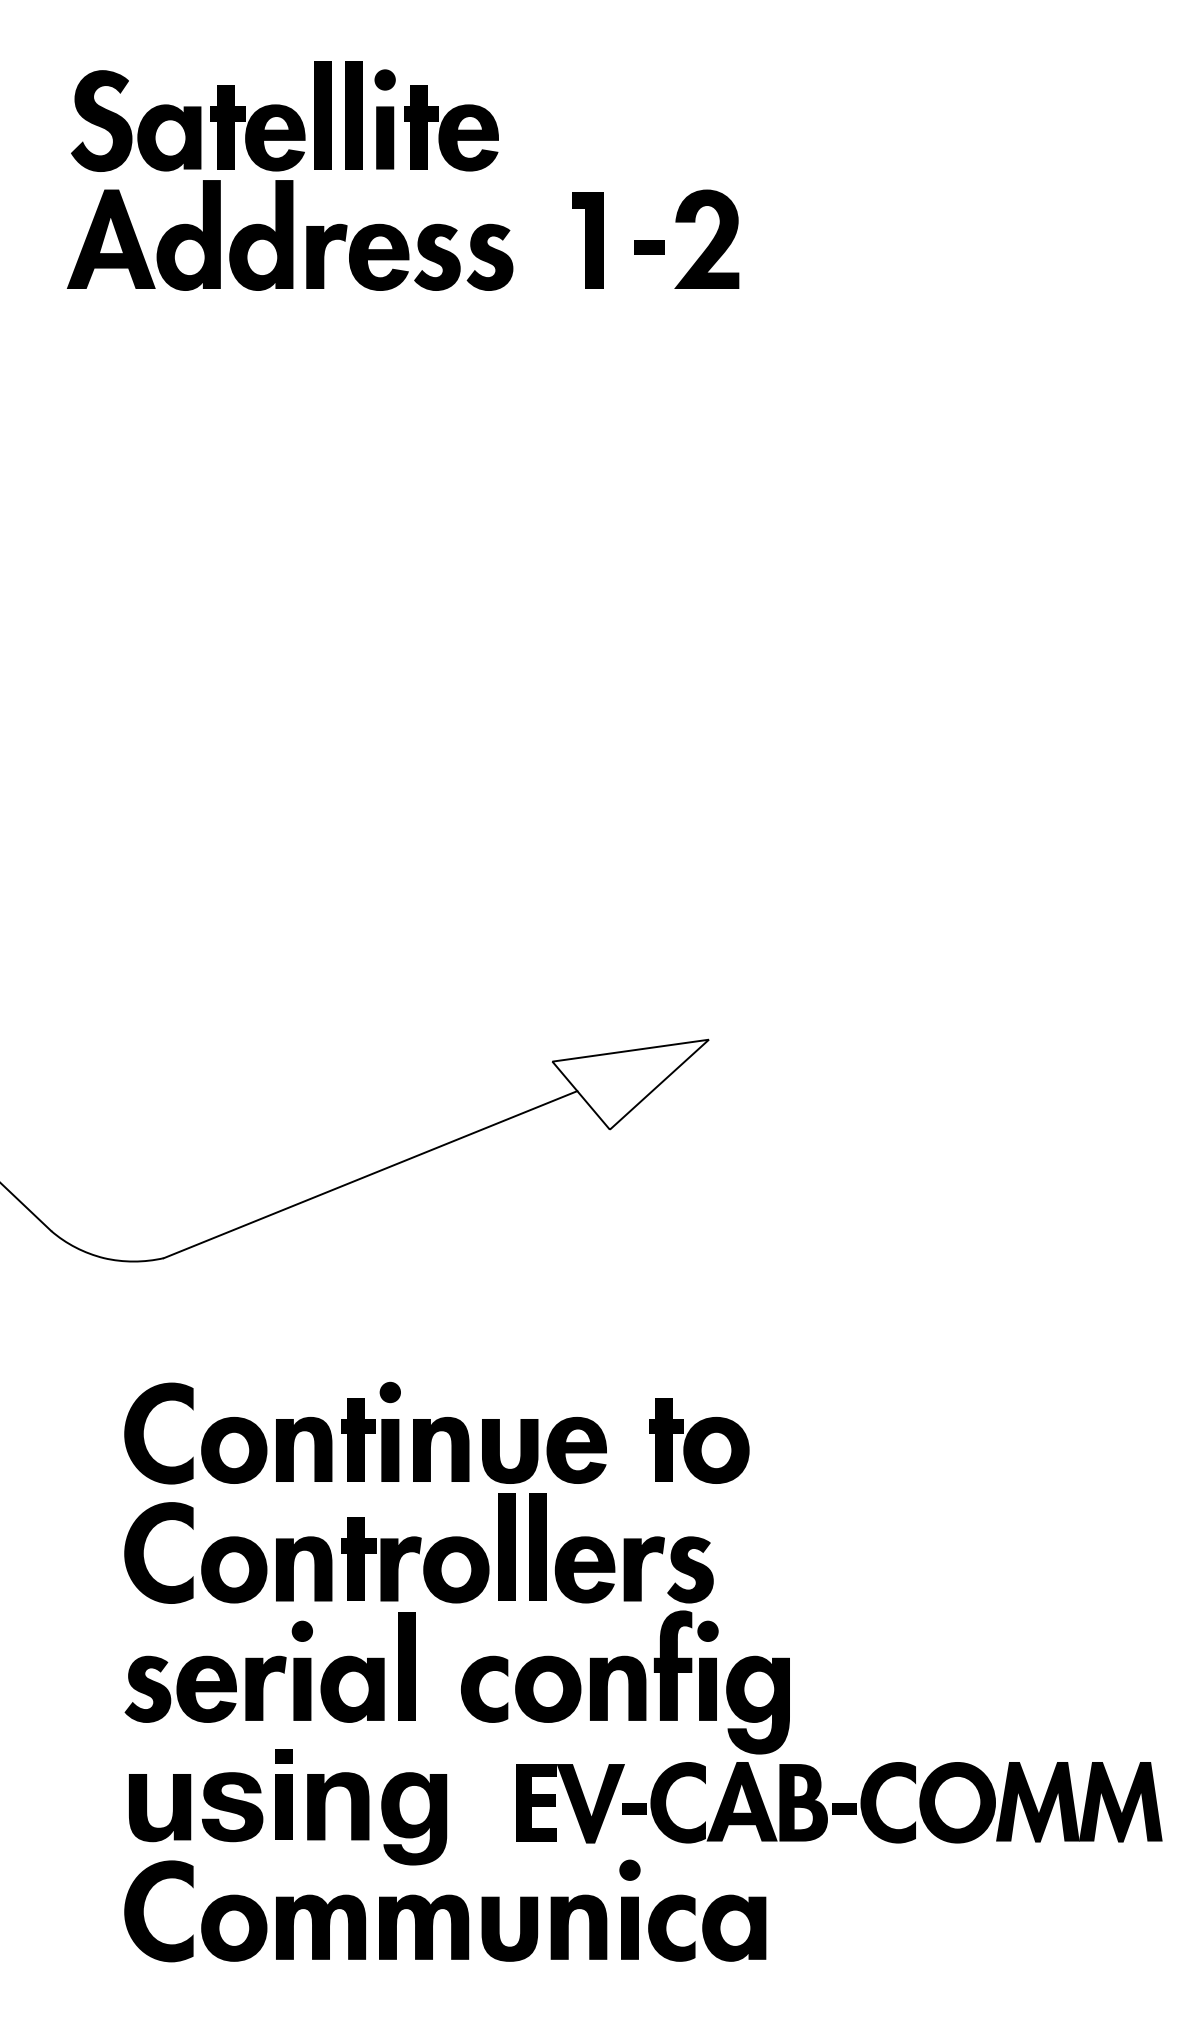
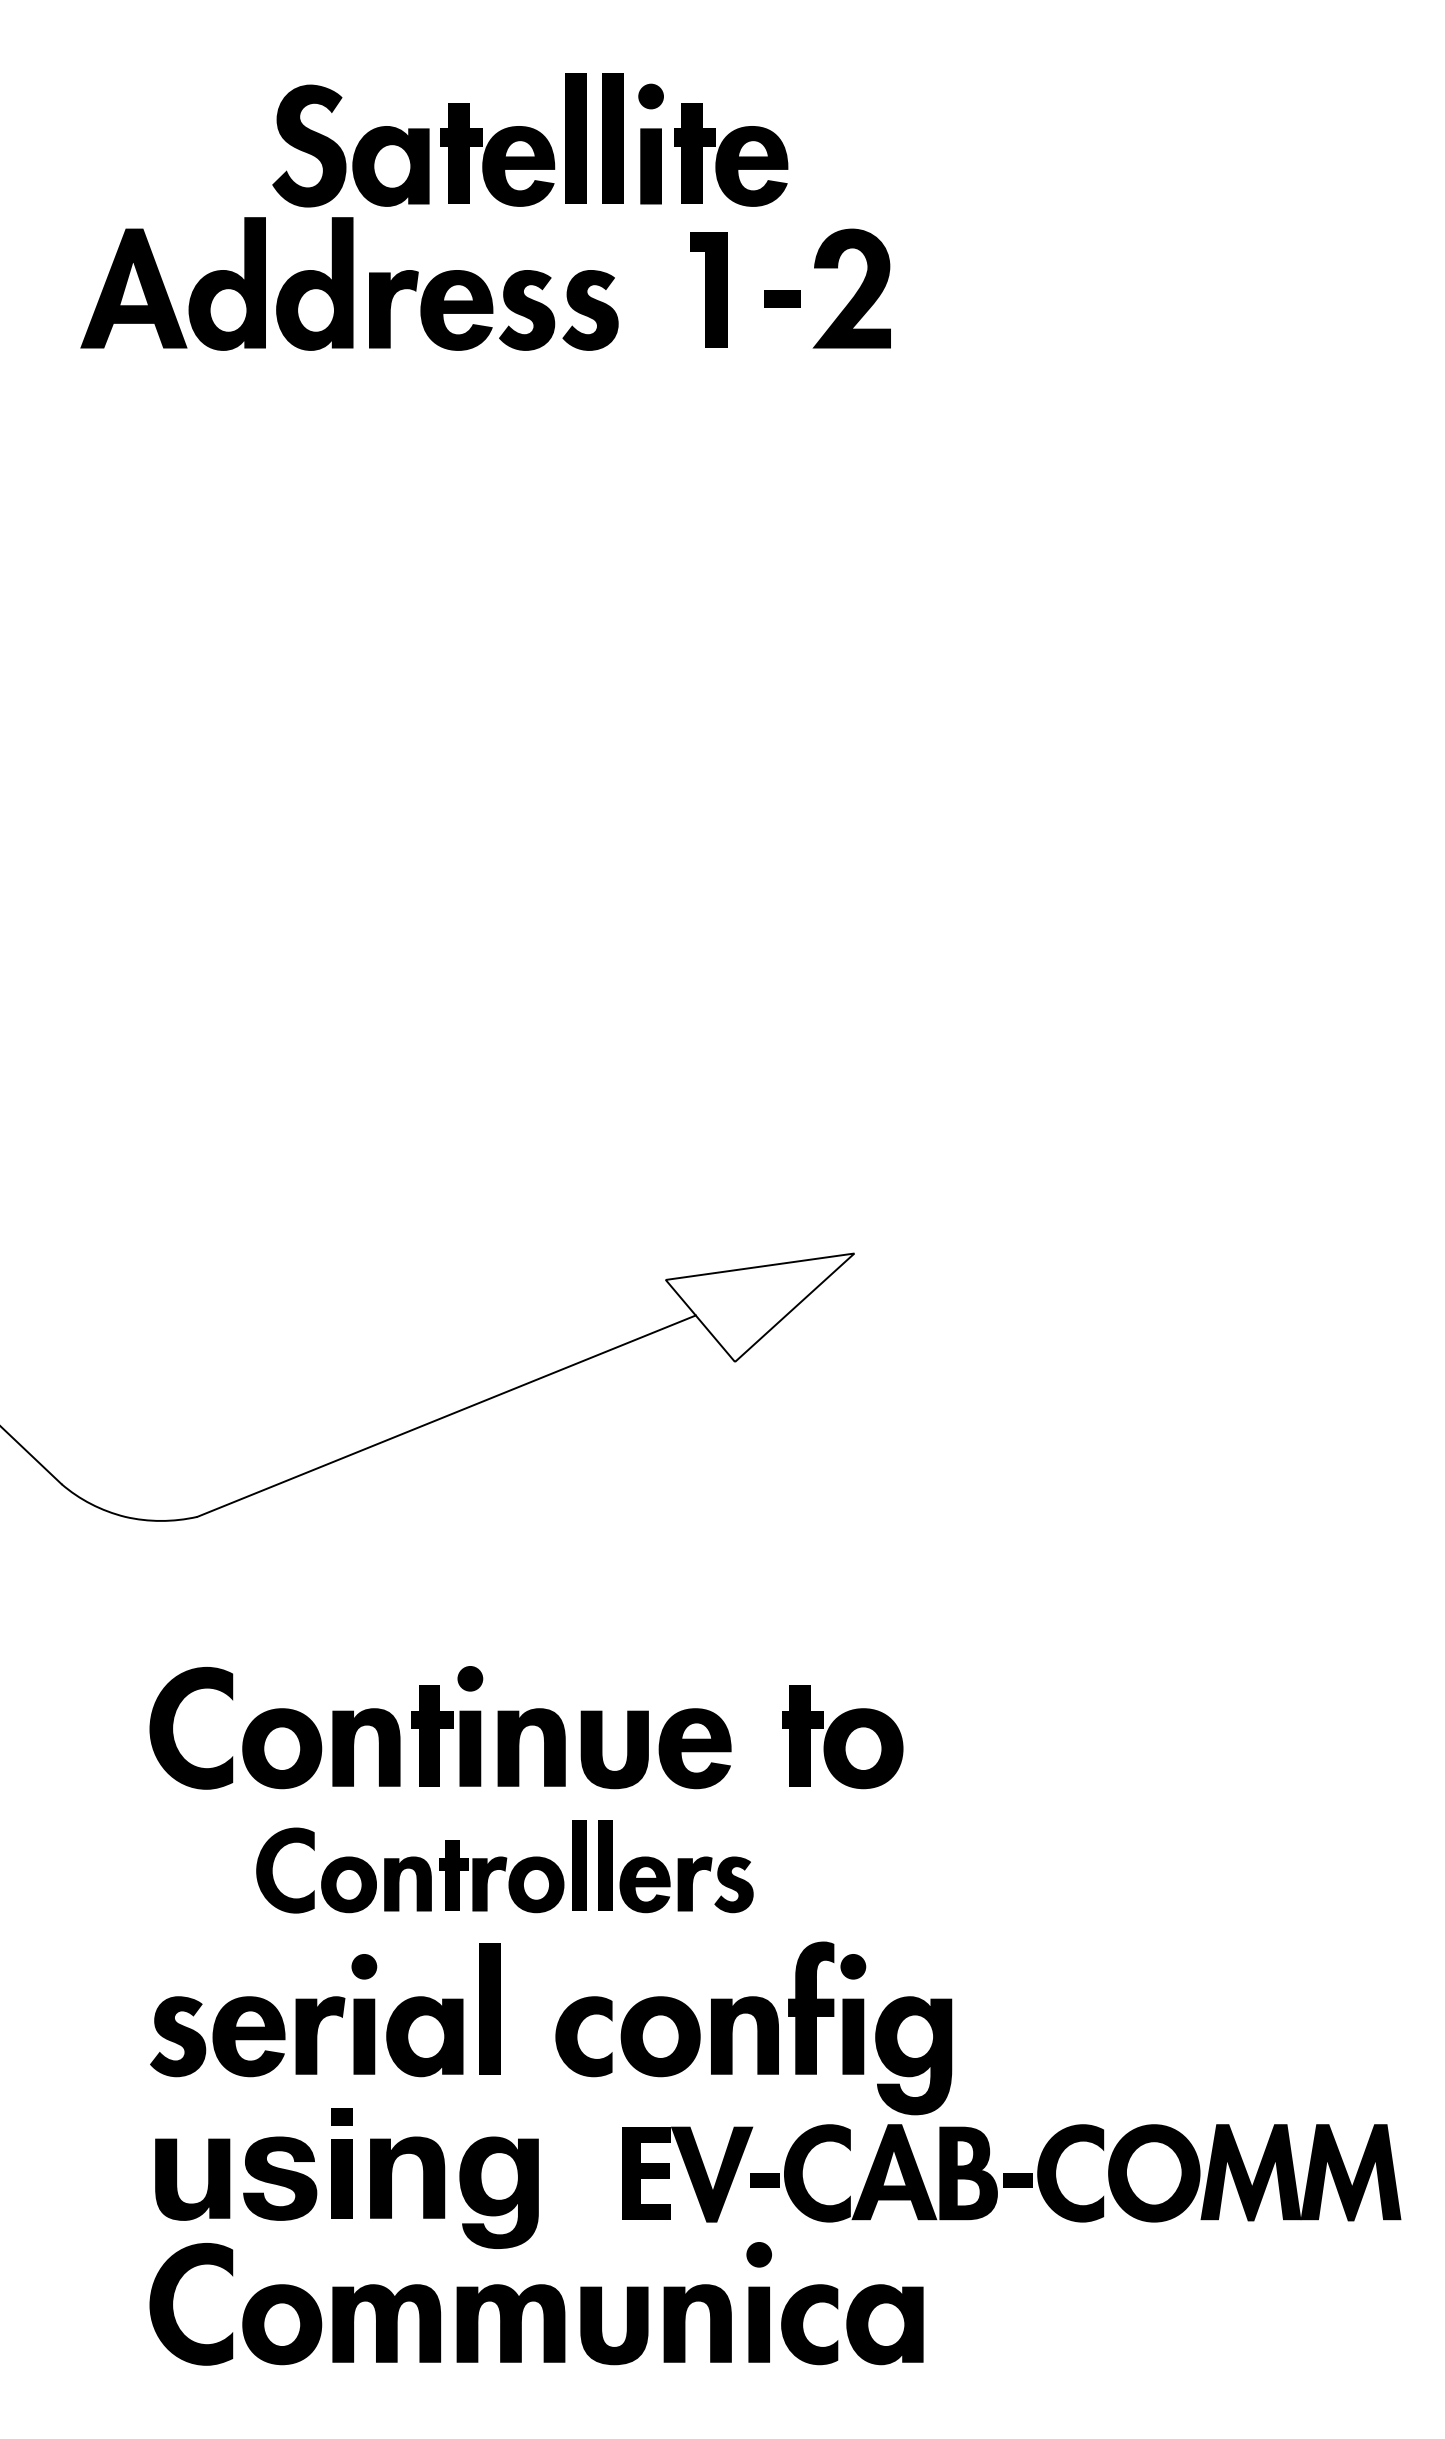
part: (285, 116) -> (530, 140), moved
part: (418, 1548) -> (504, 1866), size x0.7

